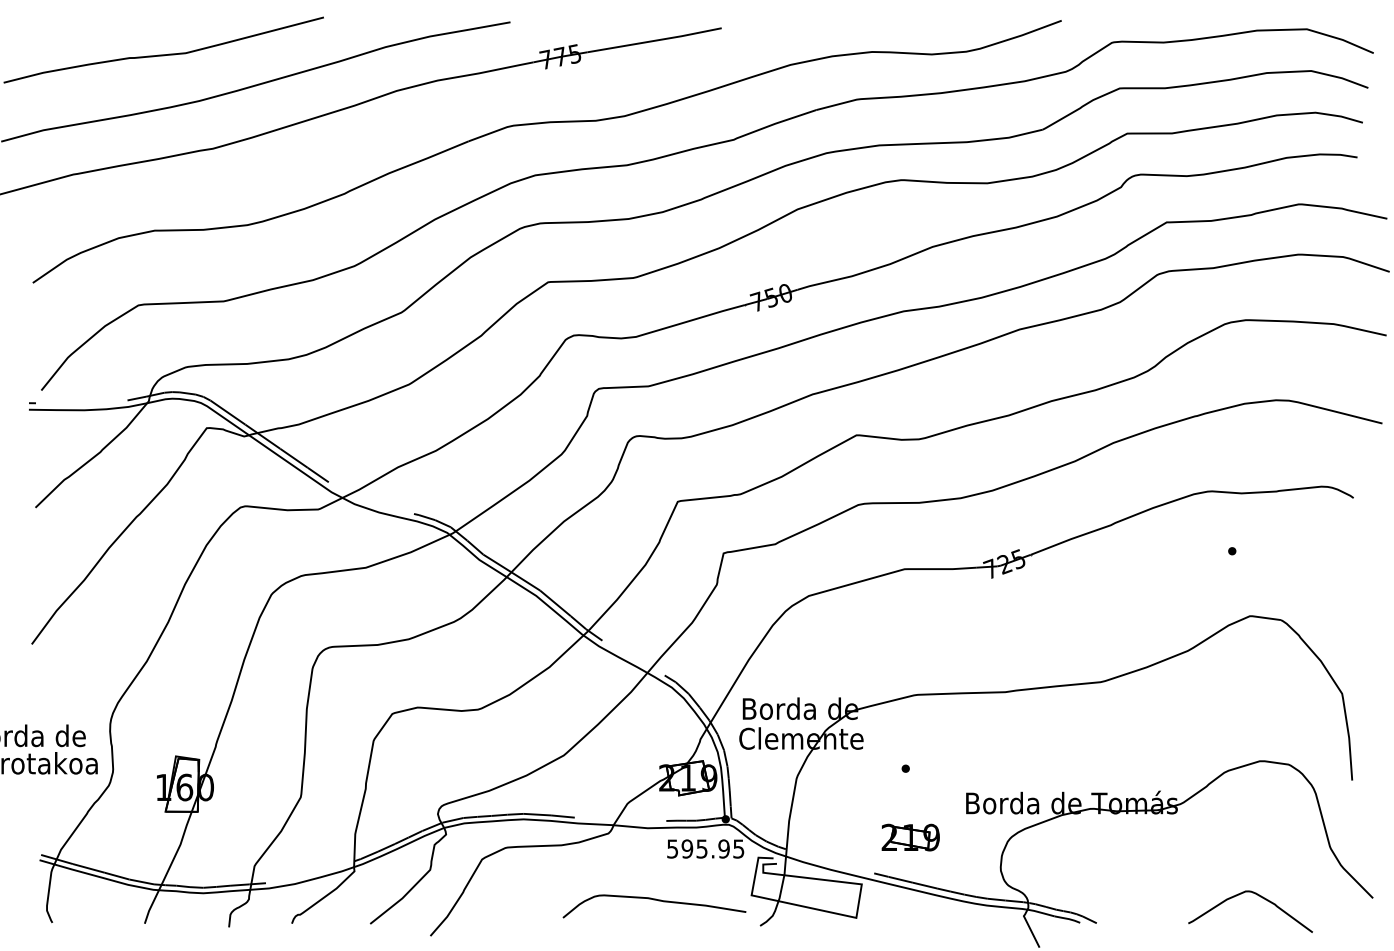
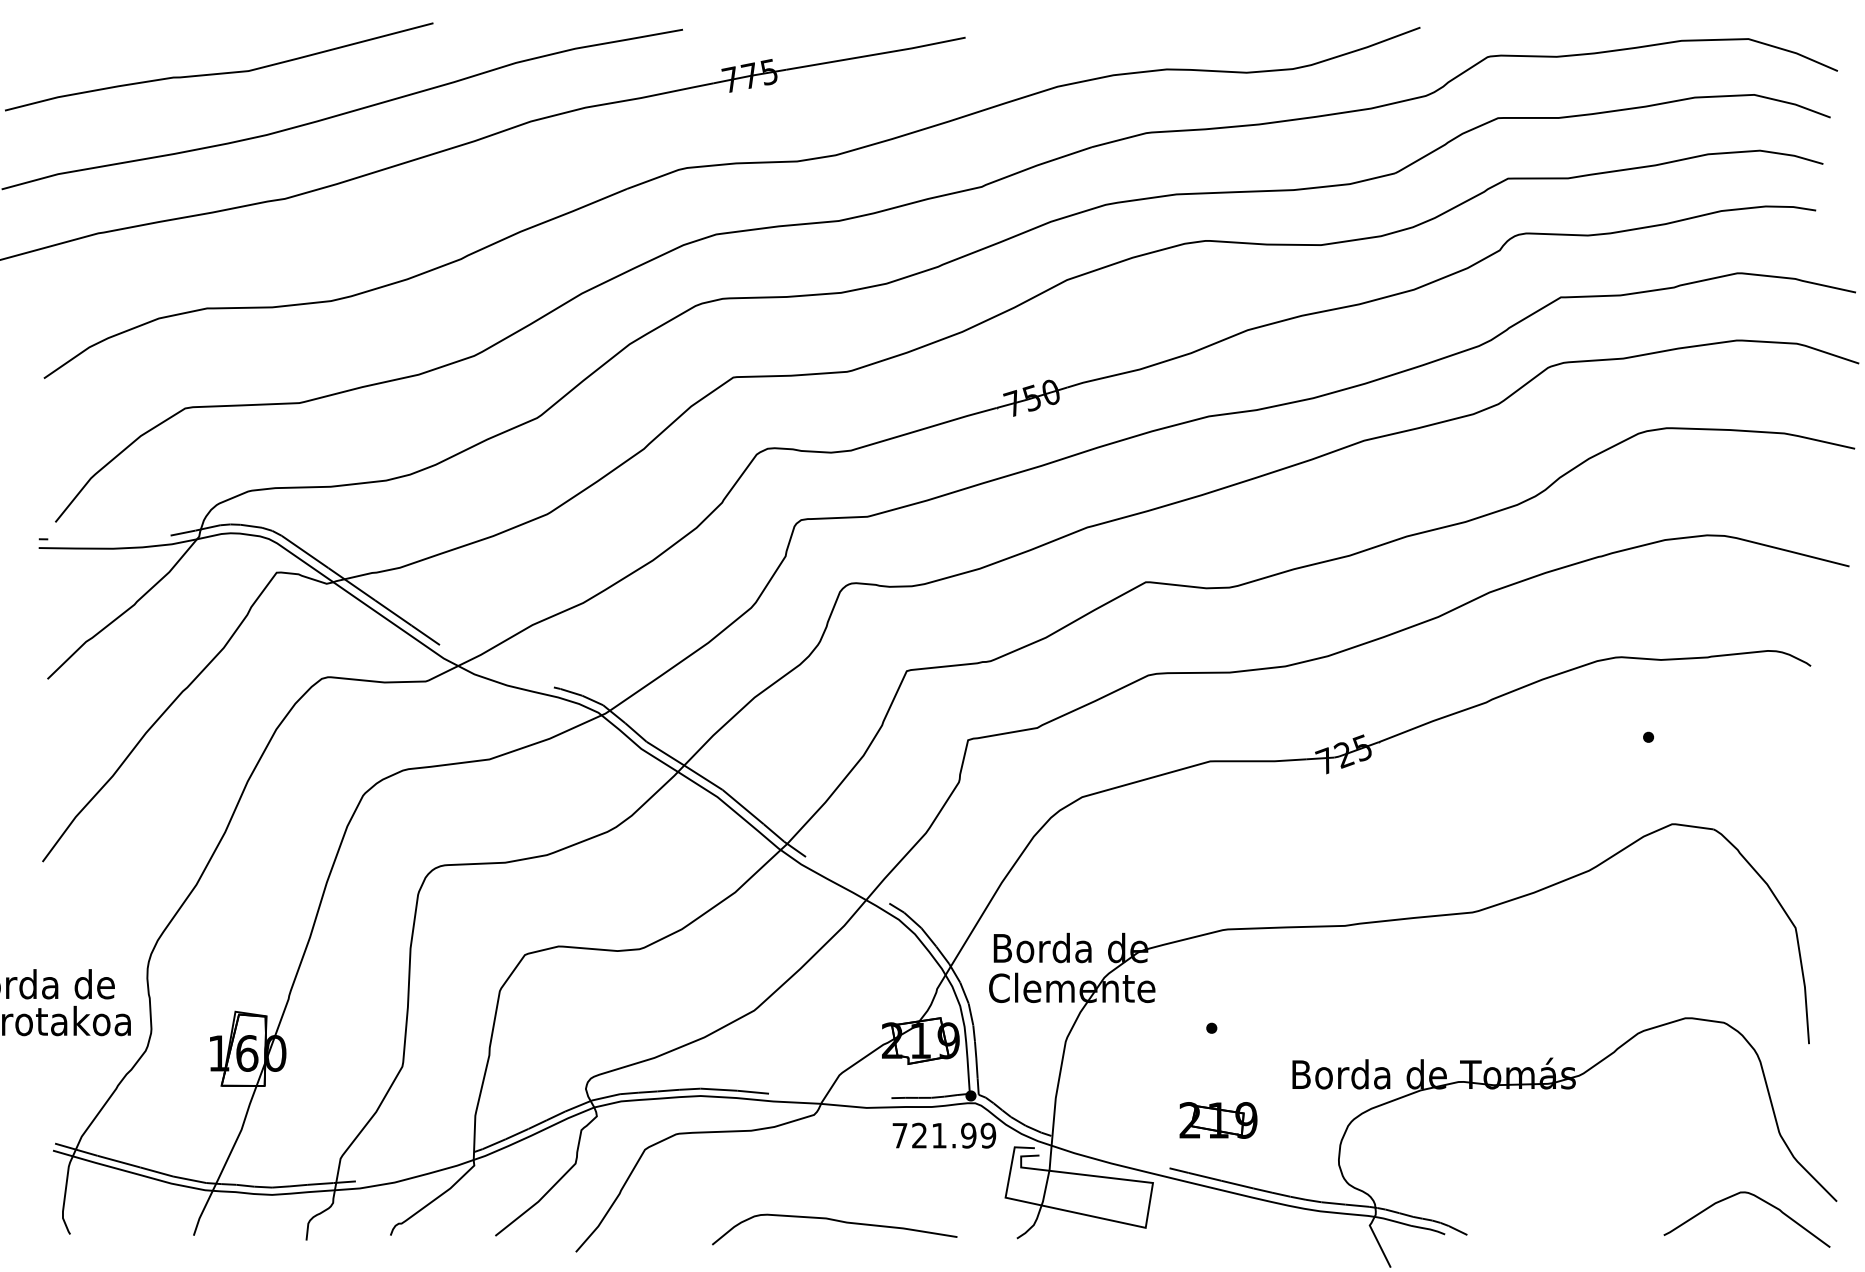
text: (705, 848) -> (944, 1135), 595.95 -> 721.99
curve: (1258, 895) -> (1757, 1198), moved
curve: (655, 900) -> (835, 1221), moved

